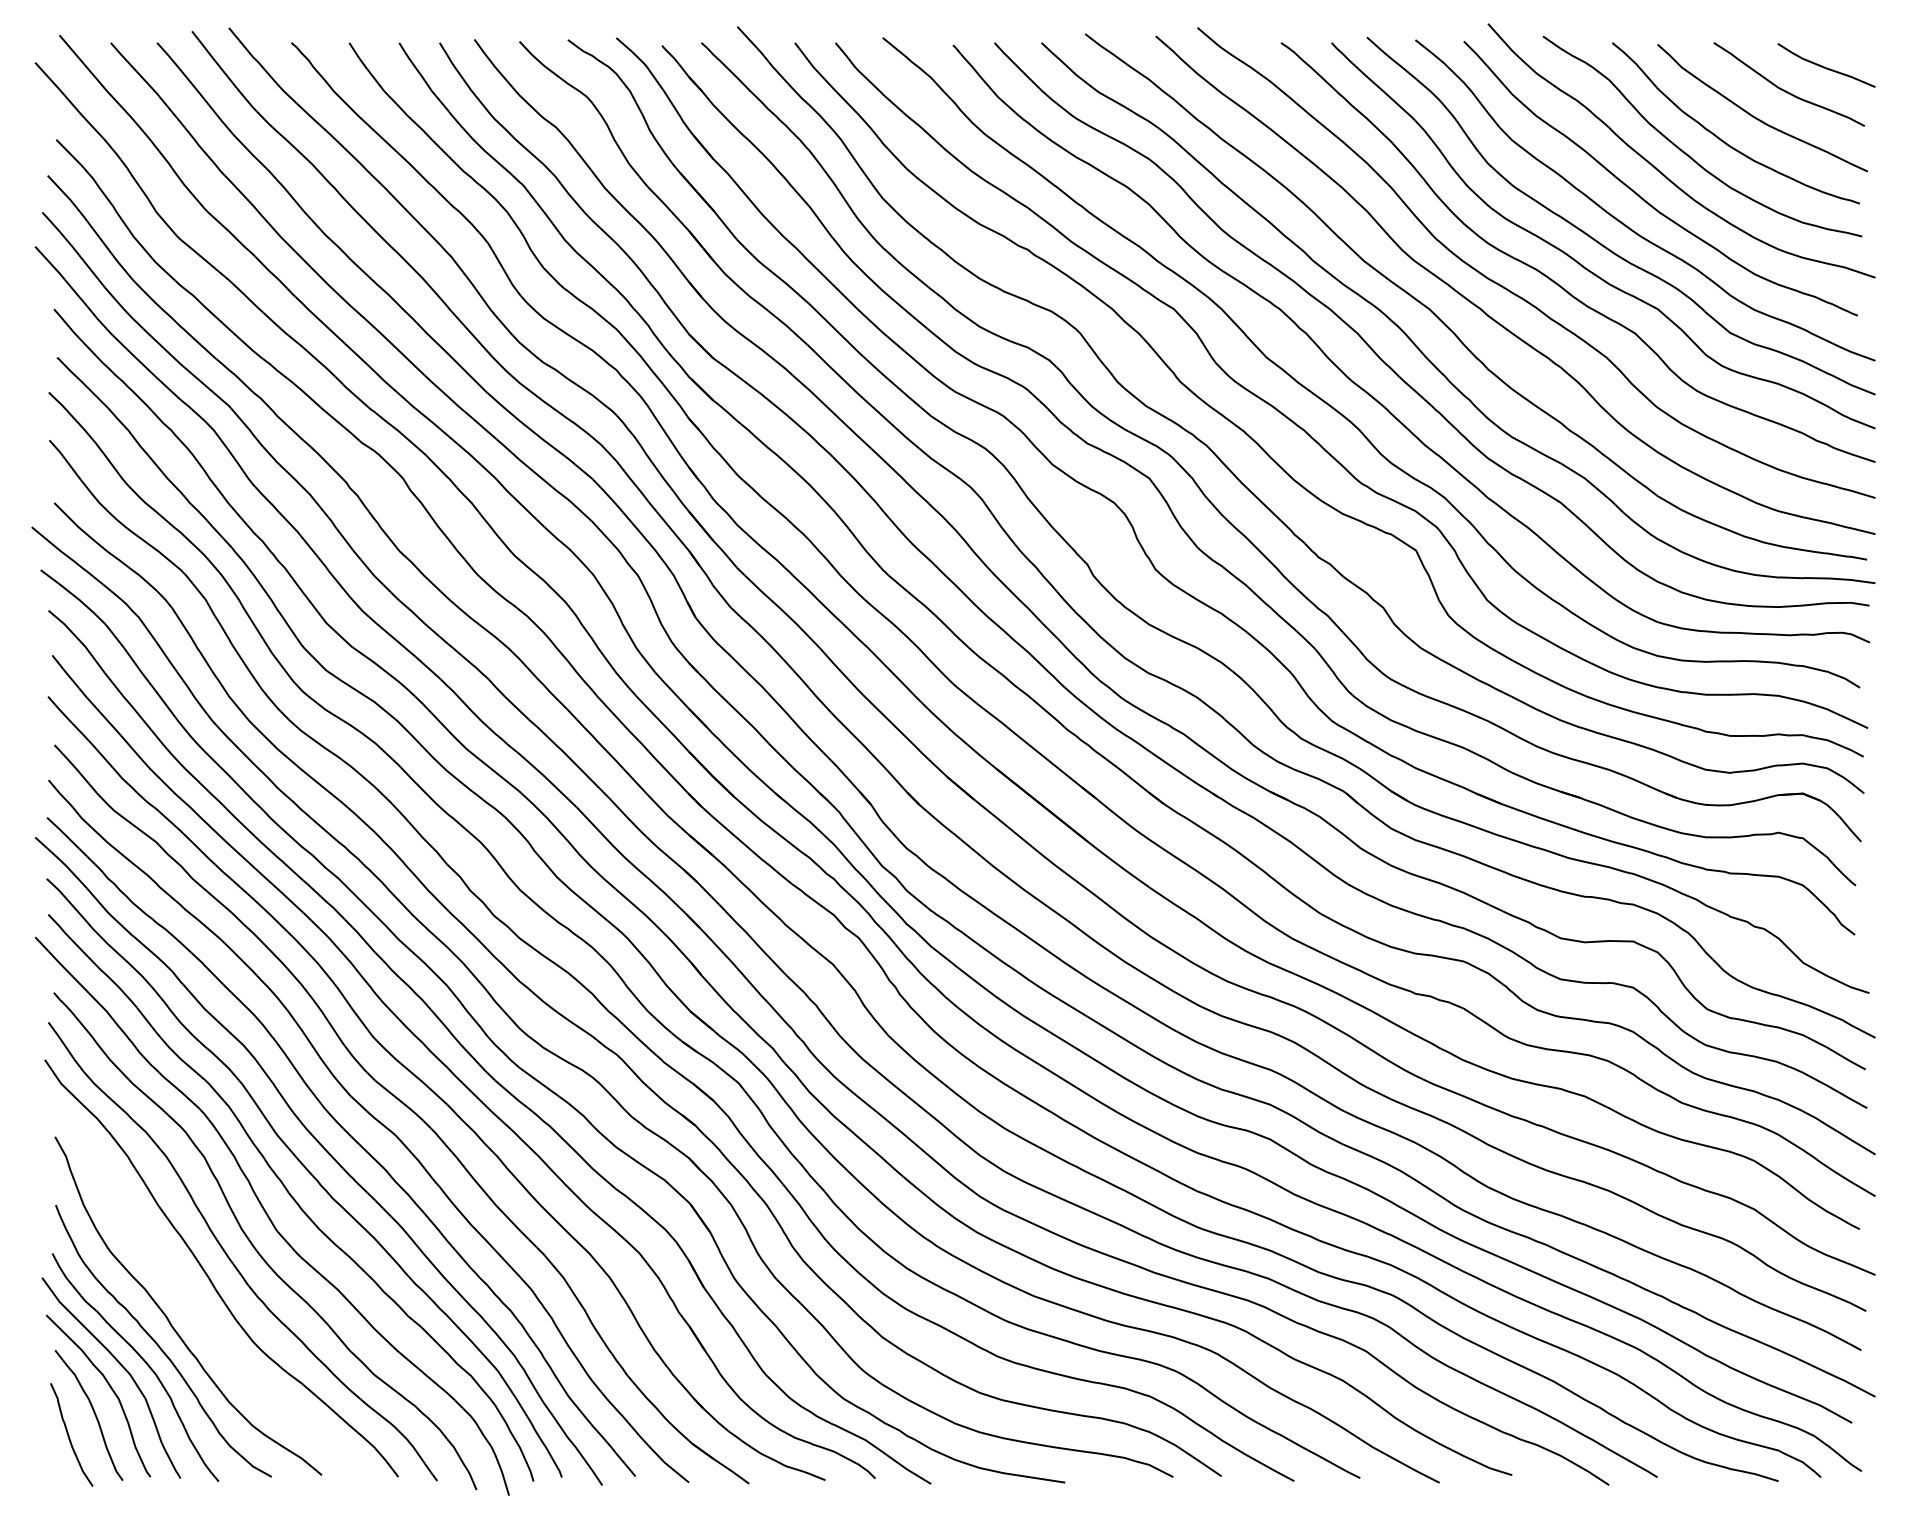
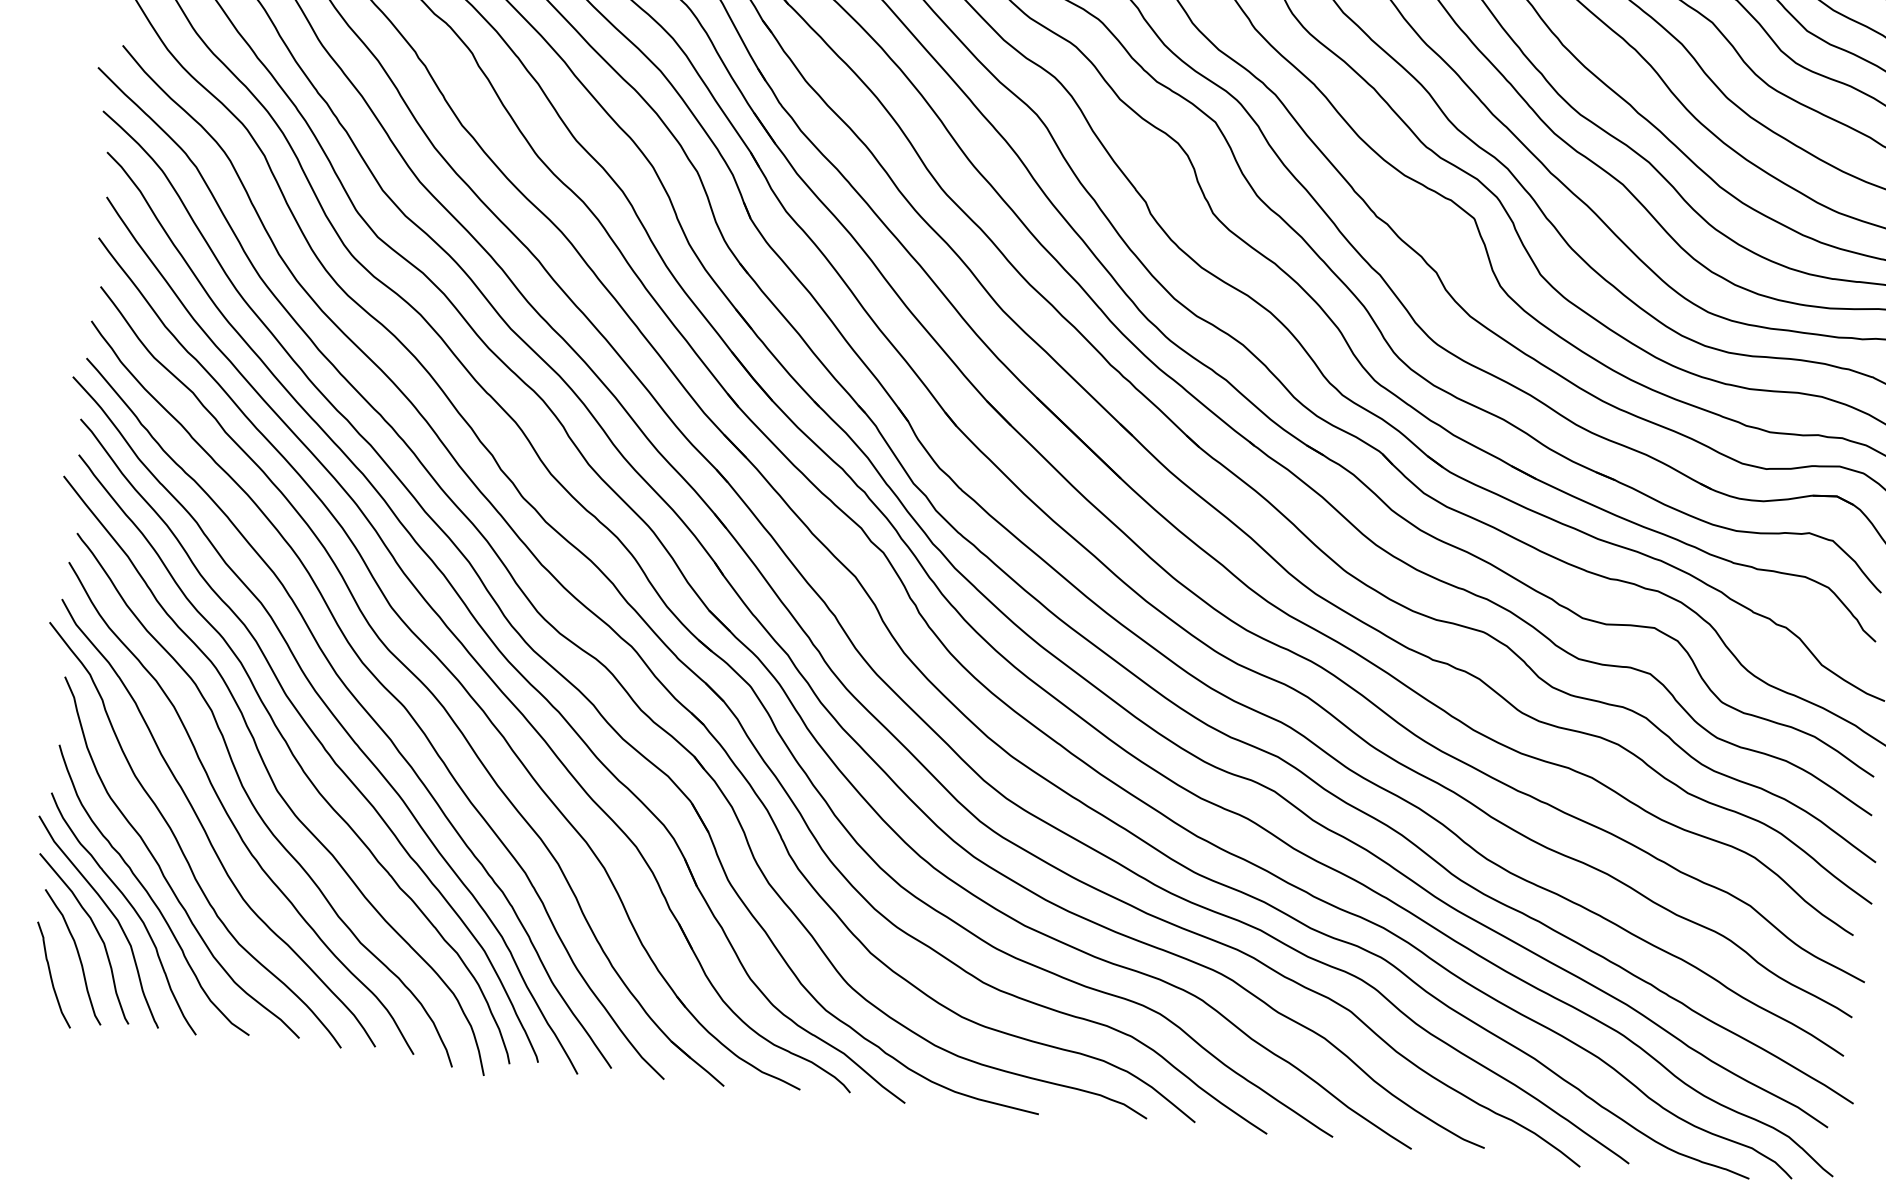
curve: (185, 1293) -> (180, 844), added

